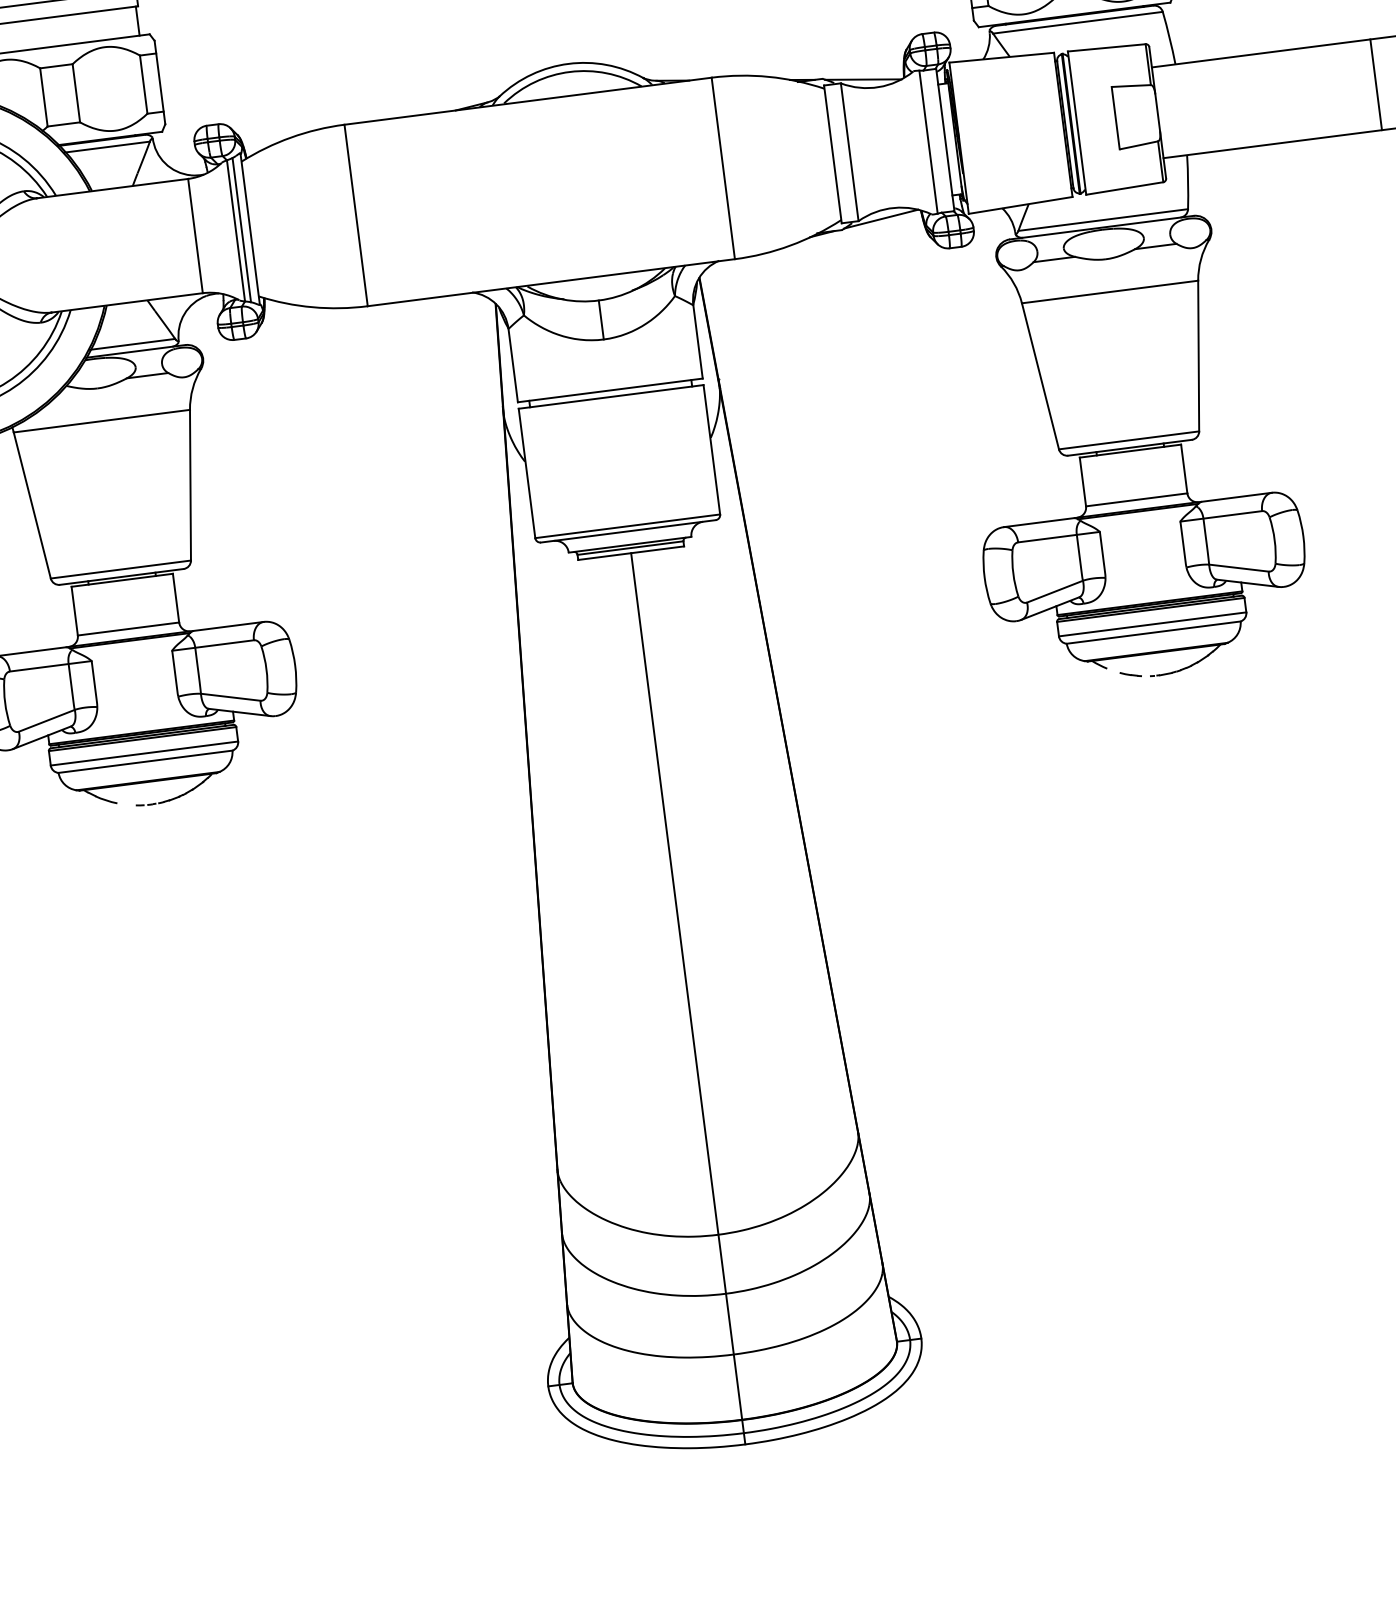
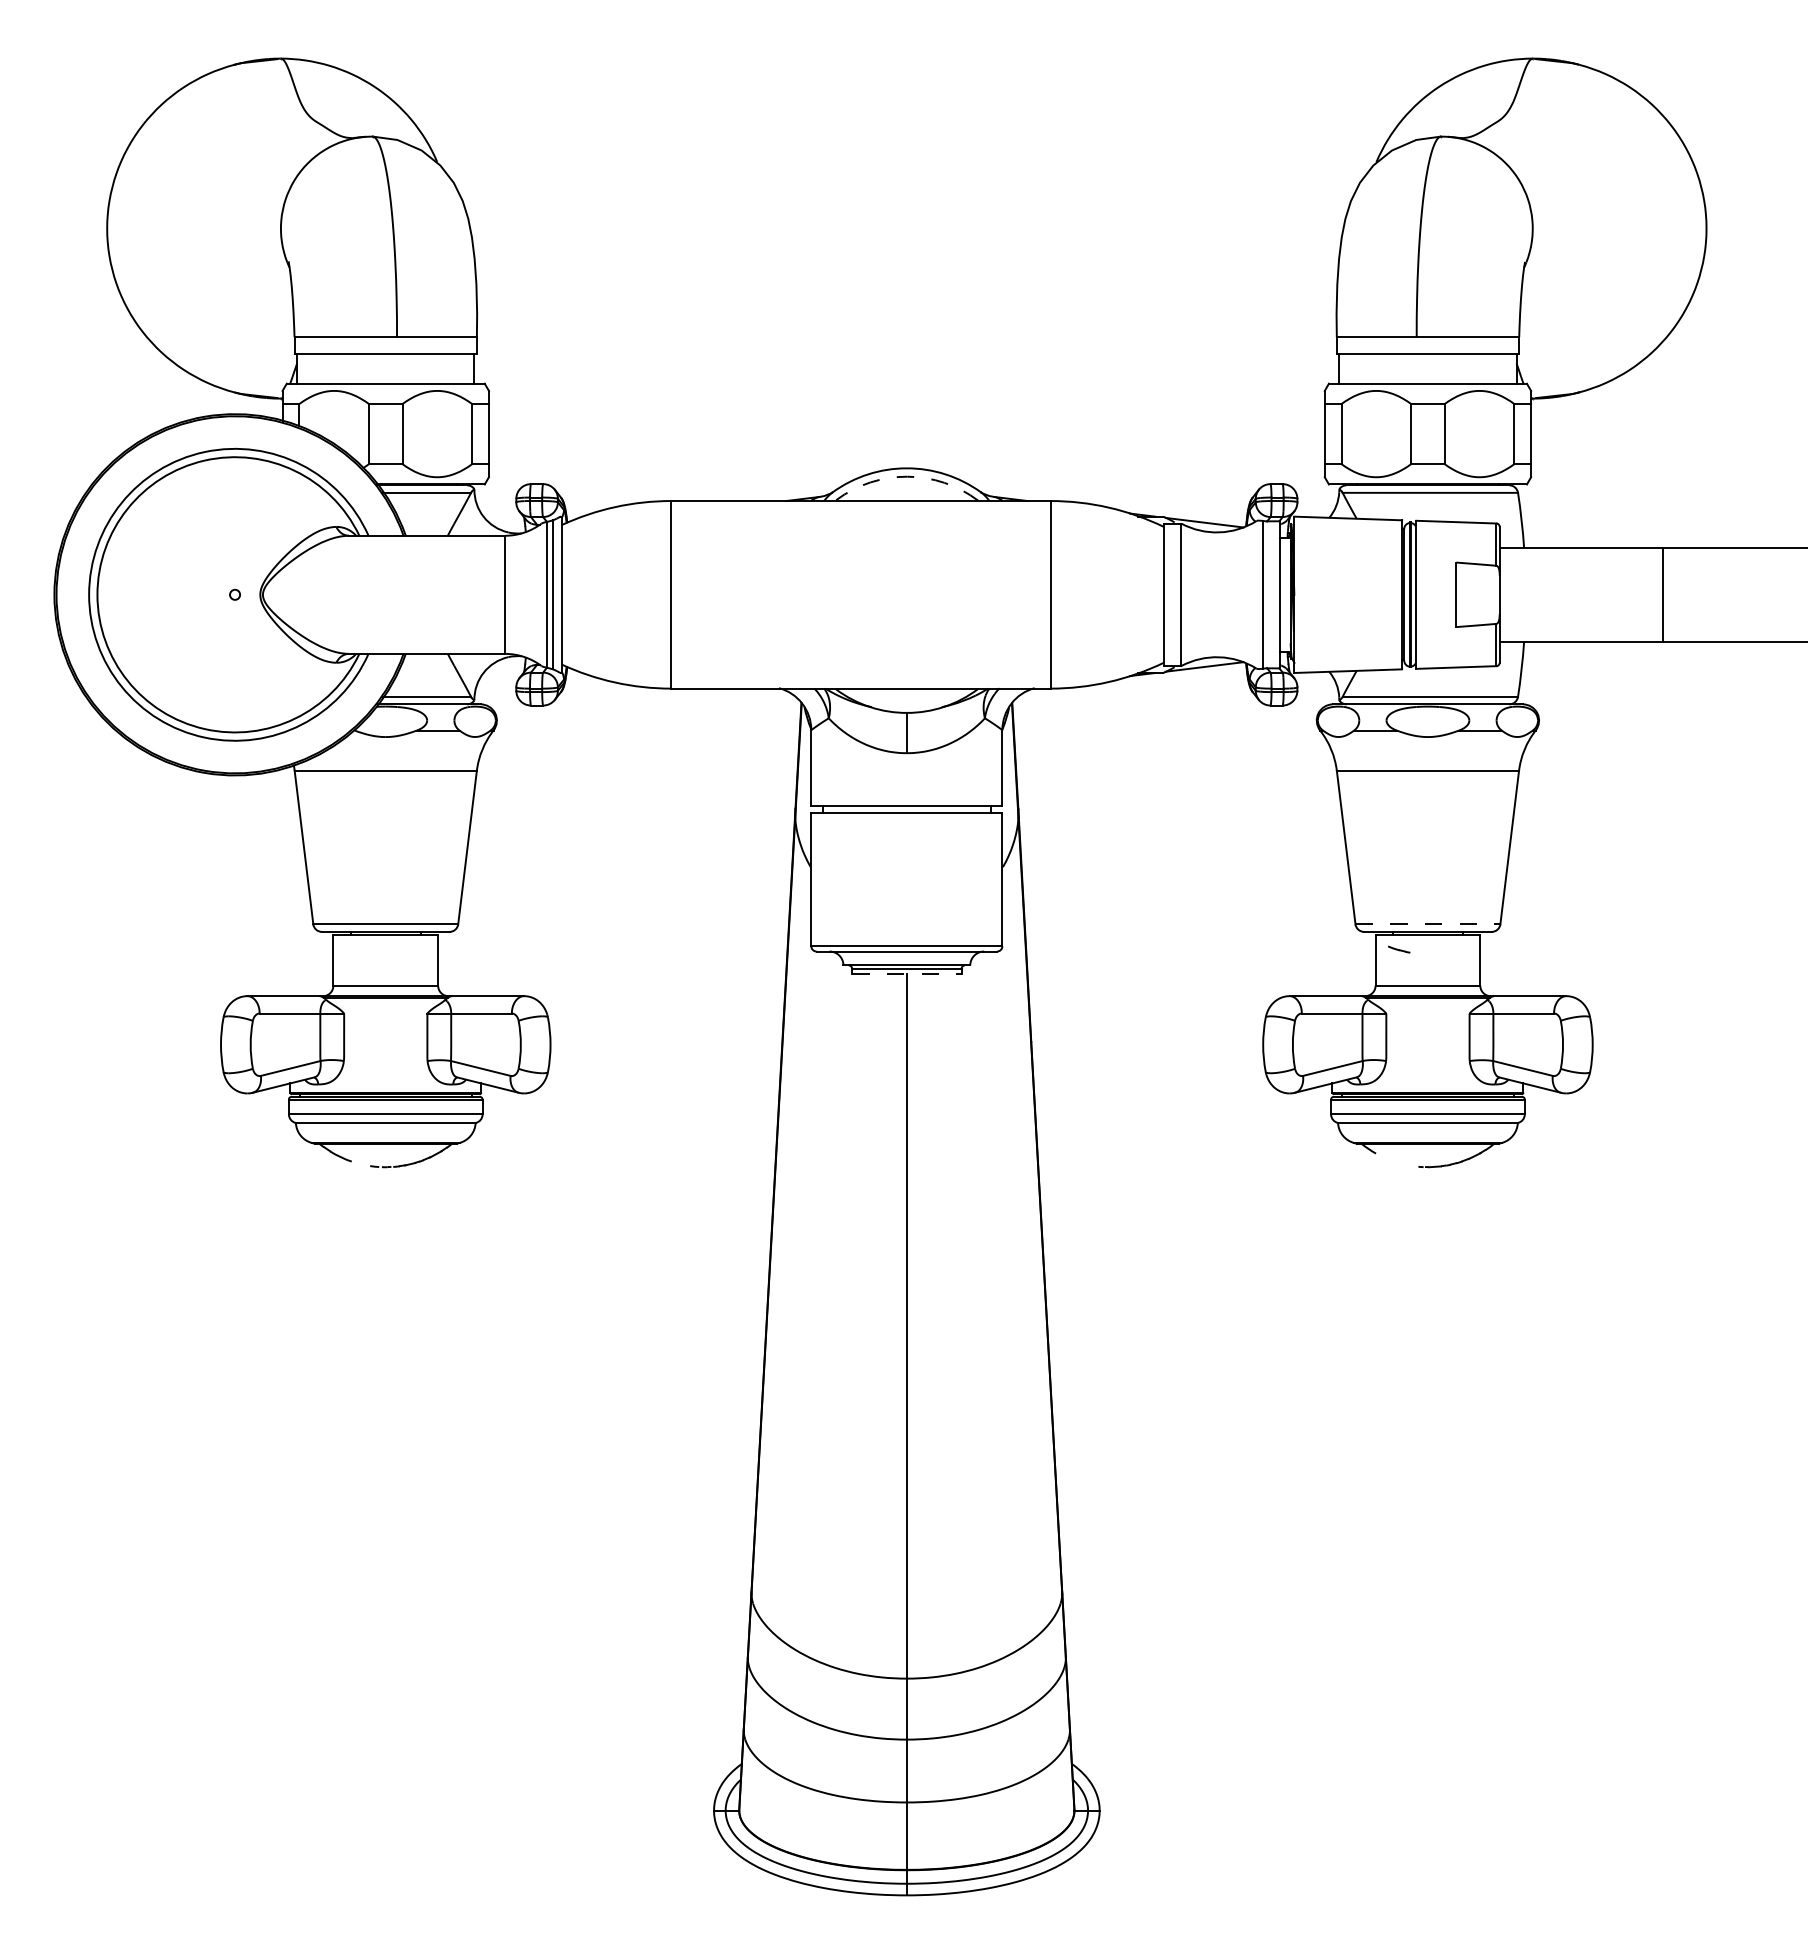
arc: (570, 71) -> (907, 476), solid -> dashed
line: (1376, 84) -> (1662, 594), moved
line: (1129, 440) -> (1428, 924), solid -> dashed
line: (630, 553) -> (906, 974), solid -> dashed
line: (1131, 674) -> (1399, 949), moved

